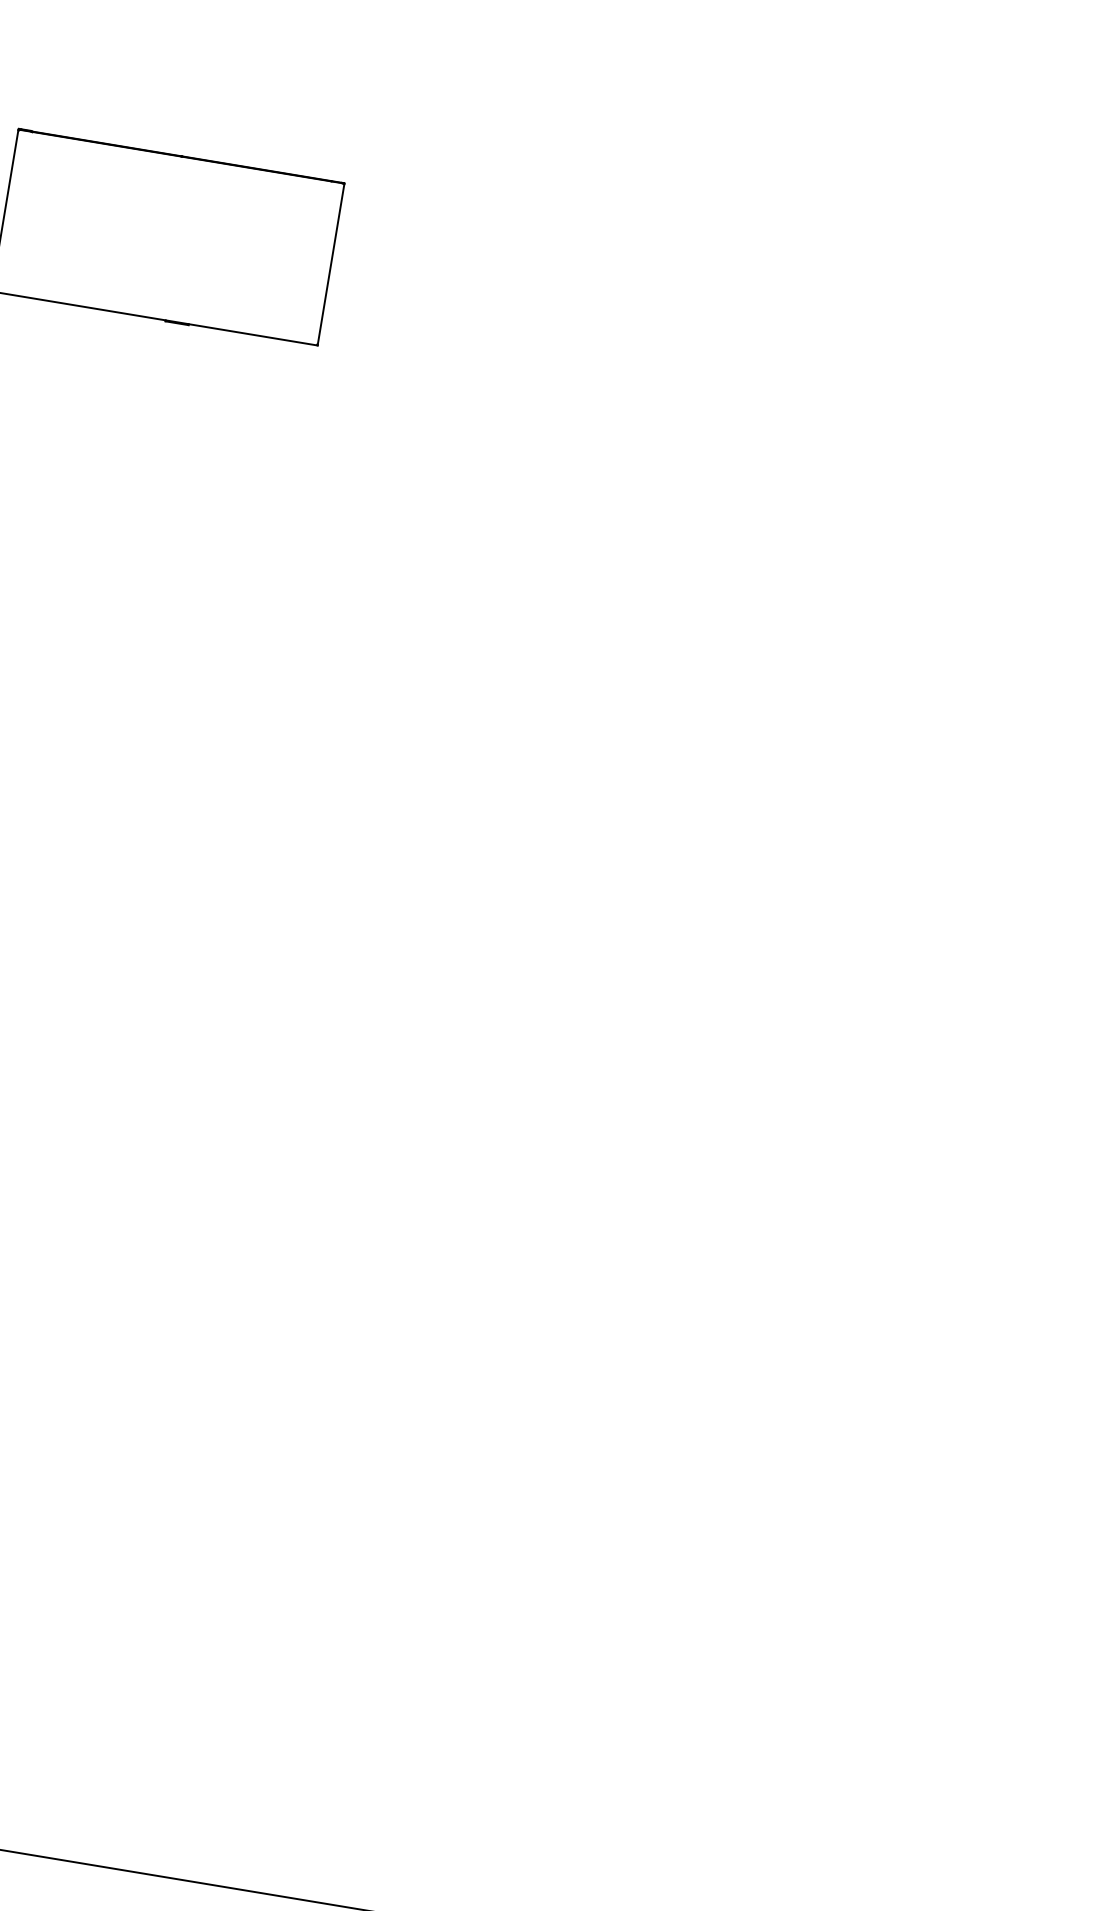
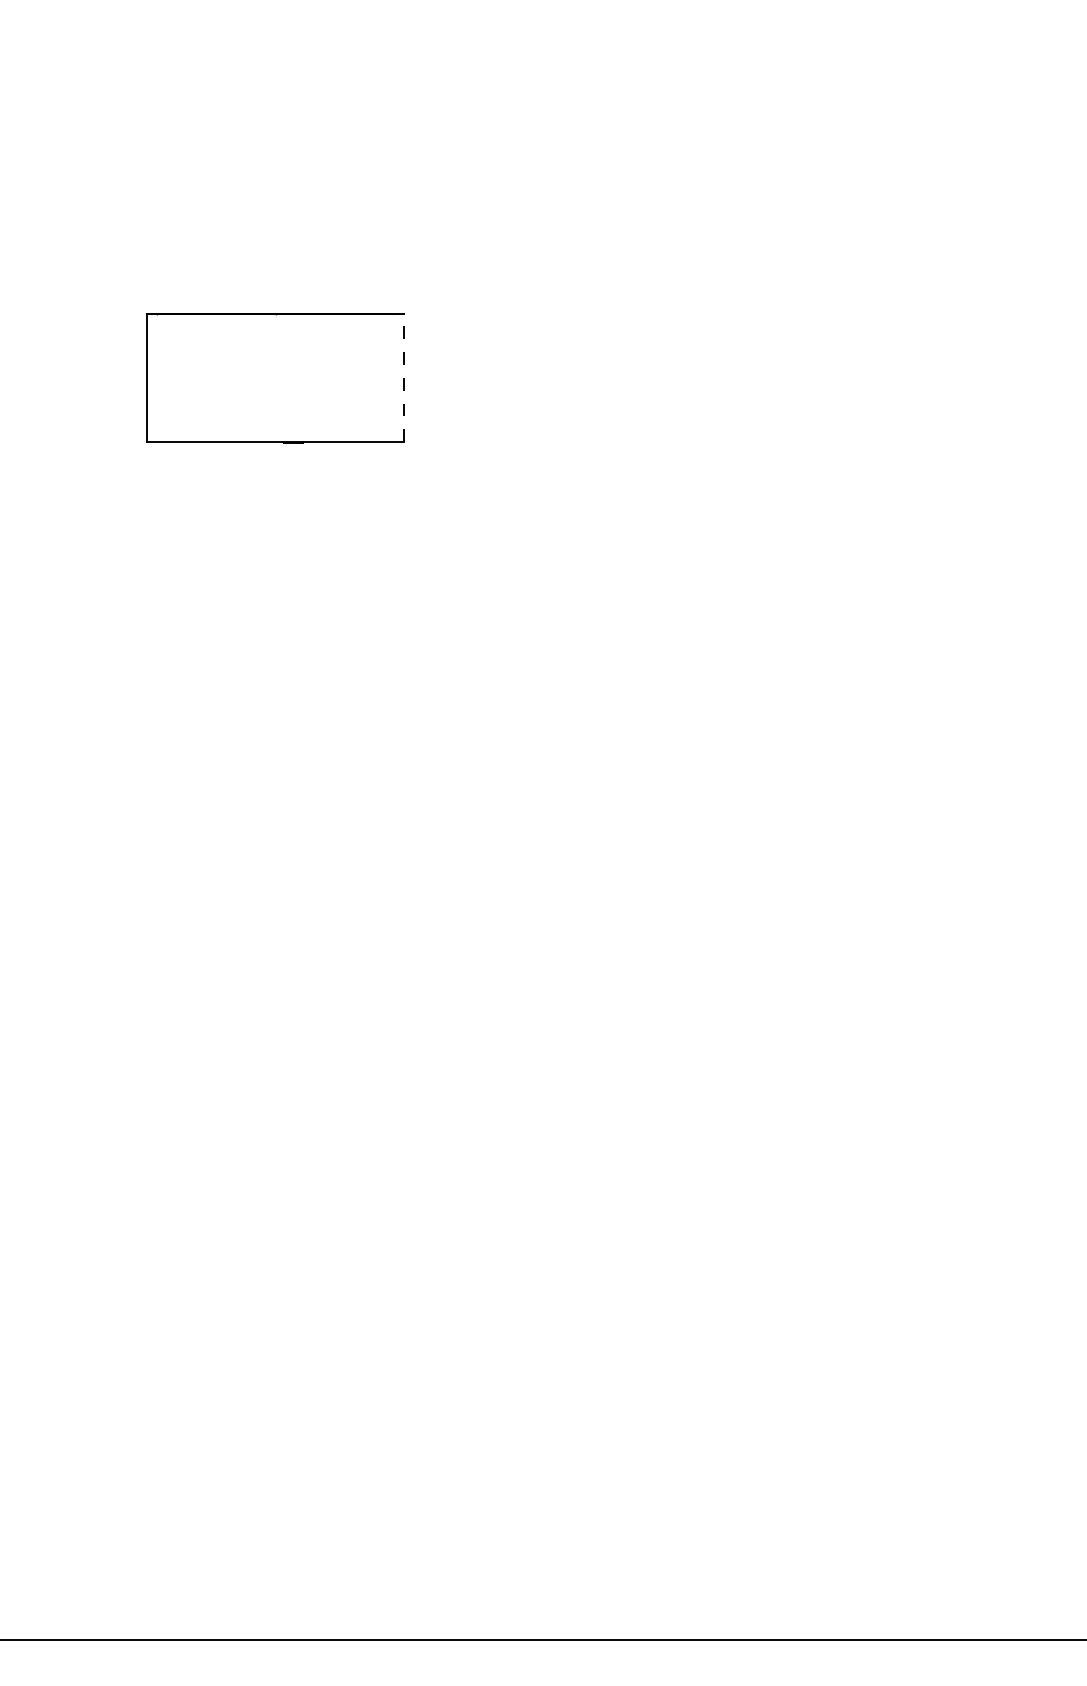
line: (331, 264) -> (404, 378), solid -> dashed

